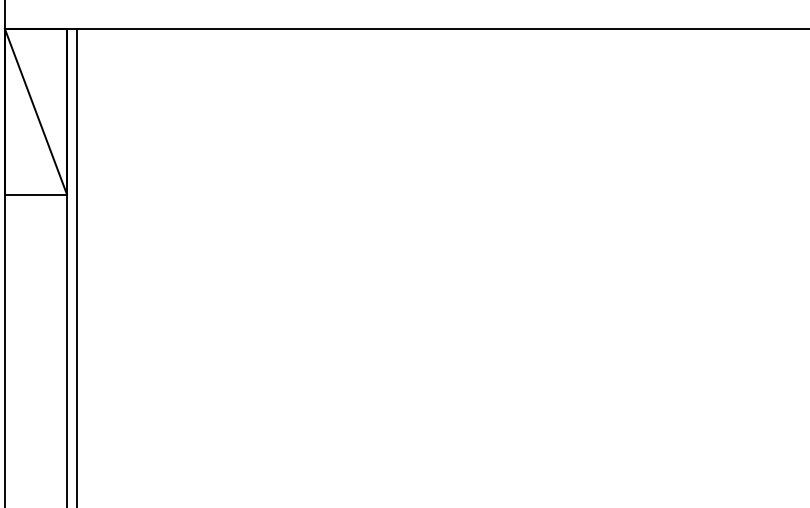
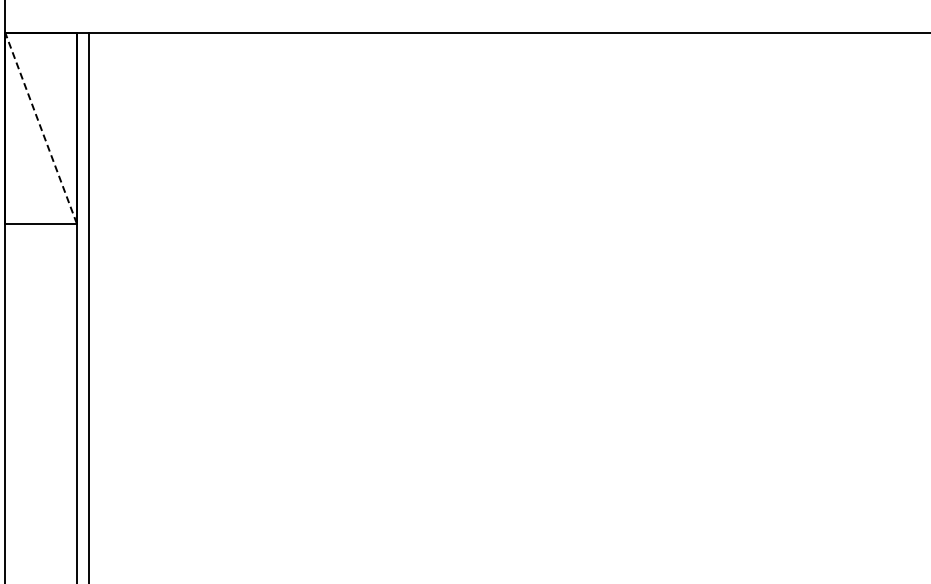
line: (36, 111) -> (41, 128), solid -> dashed

